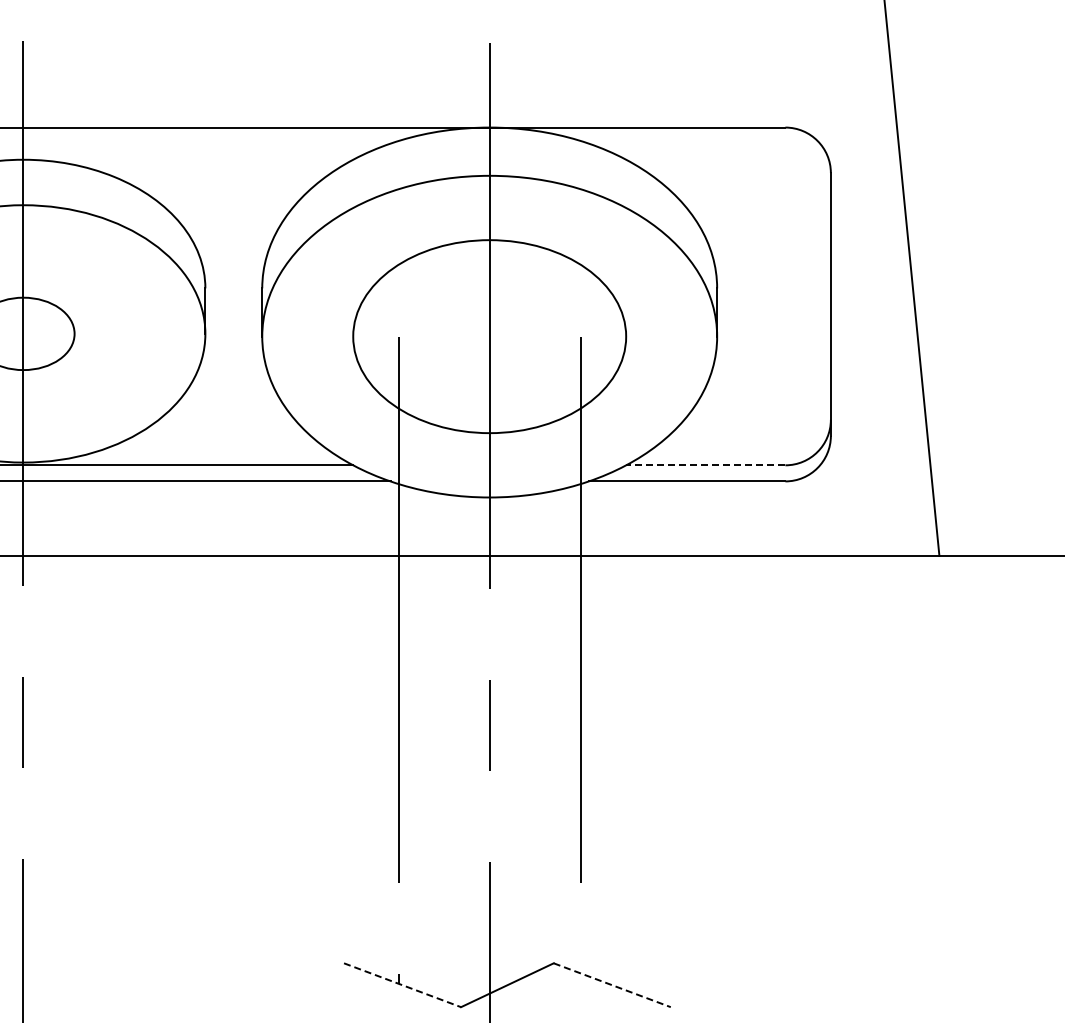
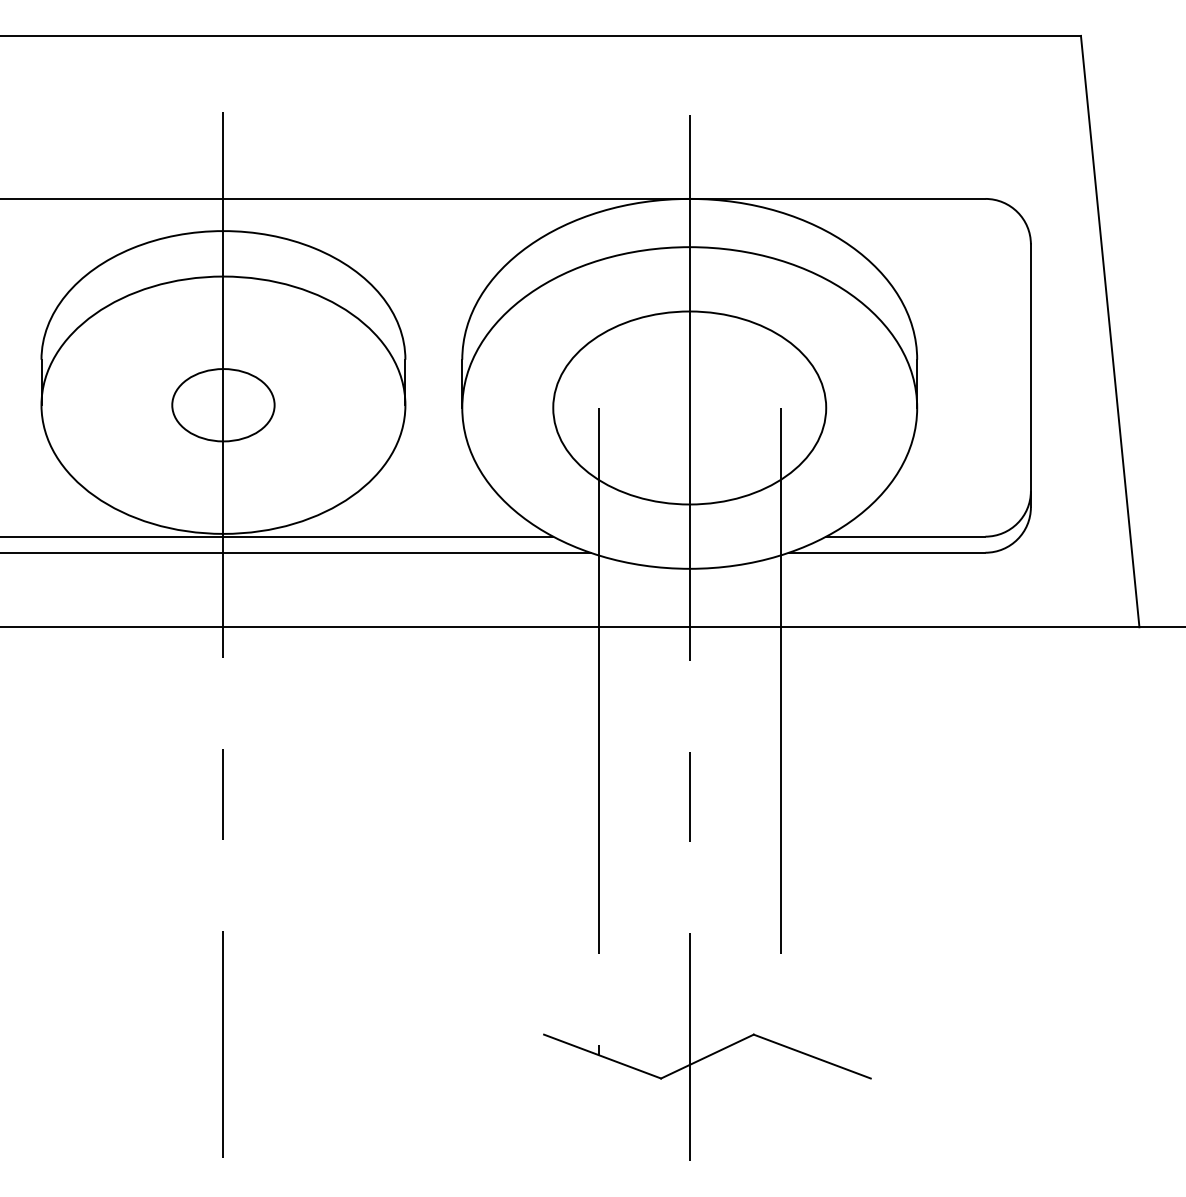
line: (705, 465) -> (905, 536), dashed -> solid
line: (403, 985) -> (603, 1056), dashed -> solid
line: (612, 985) -> (812, 1056), dashed -> solid

